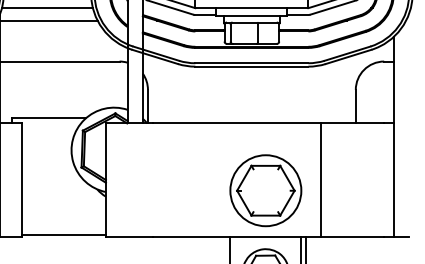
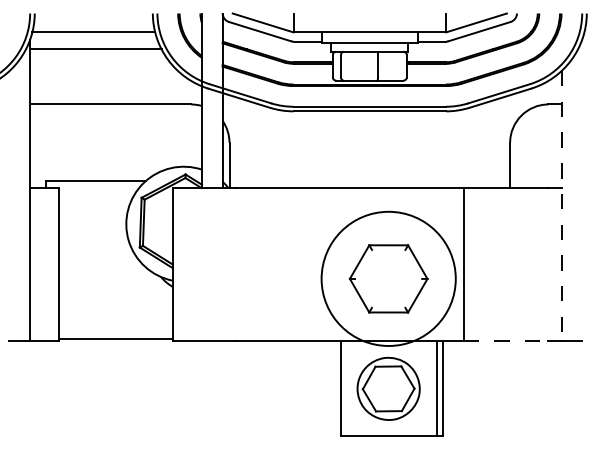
line: (393, 137) -> (561, 206), solid -> dashed
circle: (265, 190) -> (388, 278), size x1.4
line: (353, 237) -> (506, 341), solid -> dashed

